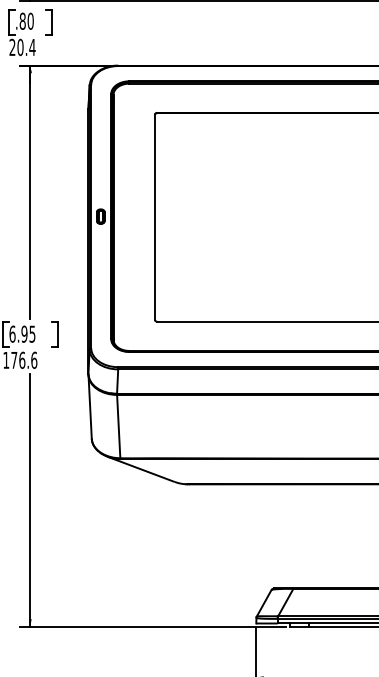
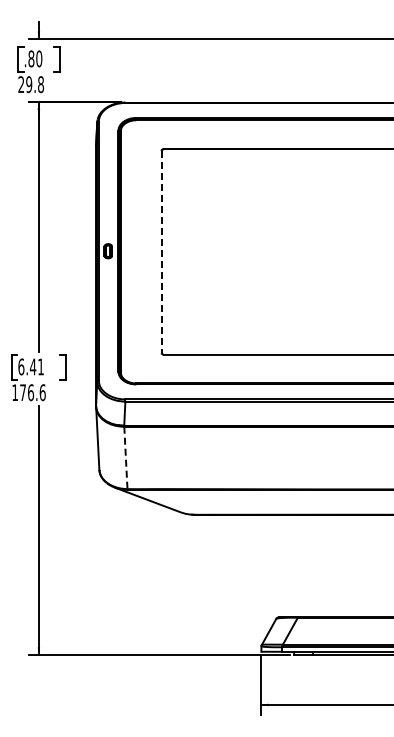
text: (26, 47) -> (35, 84), 20.4 -> 29.8
line: (154, 217) -> (161, 252), solid -> dashed
text: (27, 333) -> (36, 366), 6.95 -> 6.41
line: (118, 427) -> (125, 458), solid -> dashed

